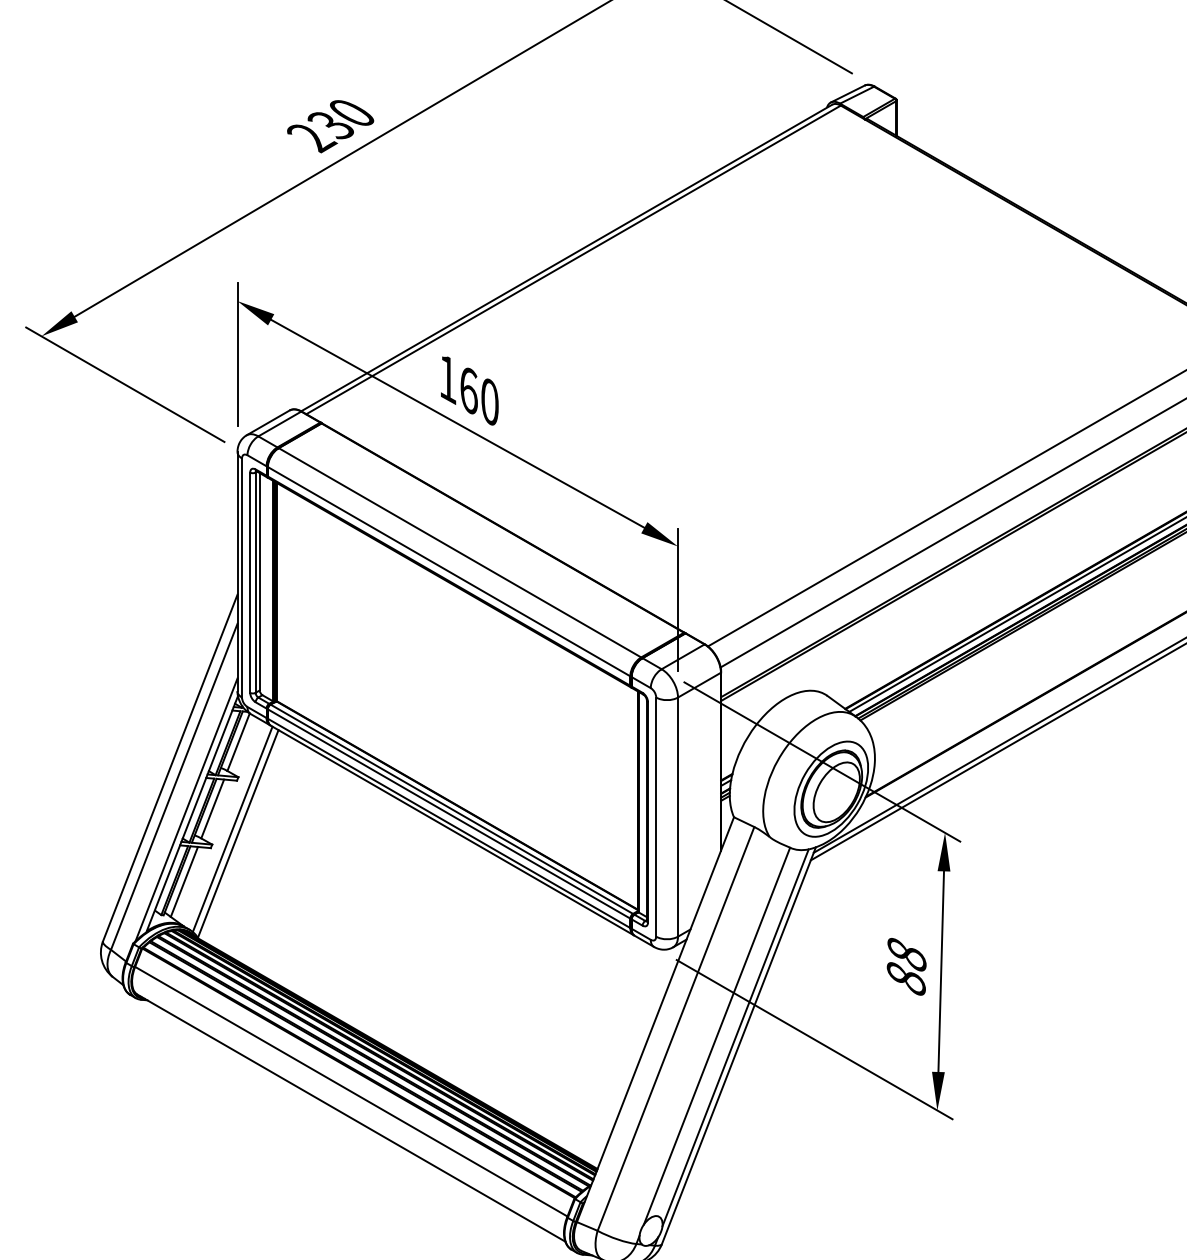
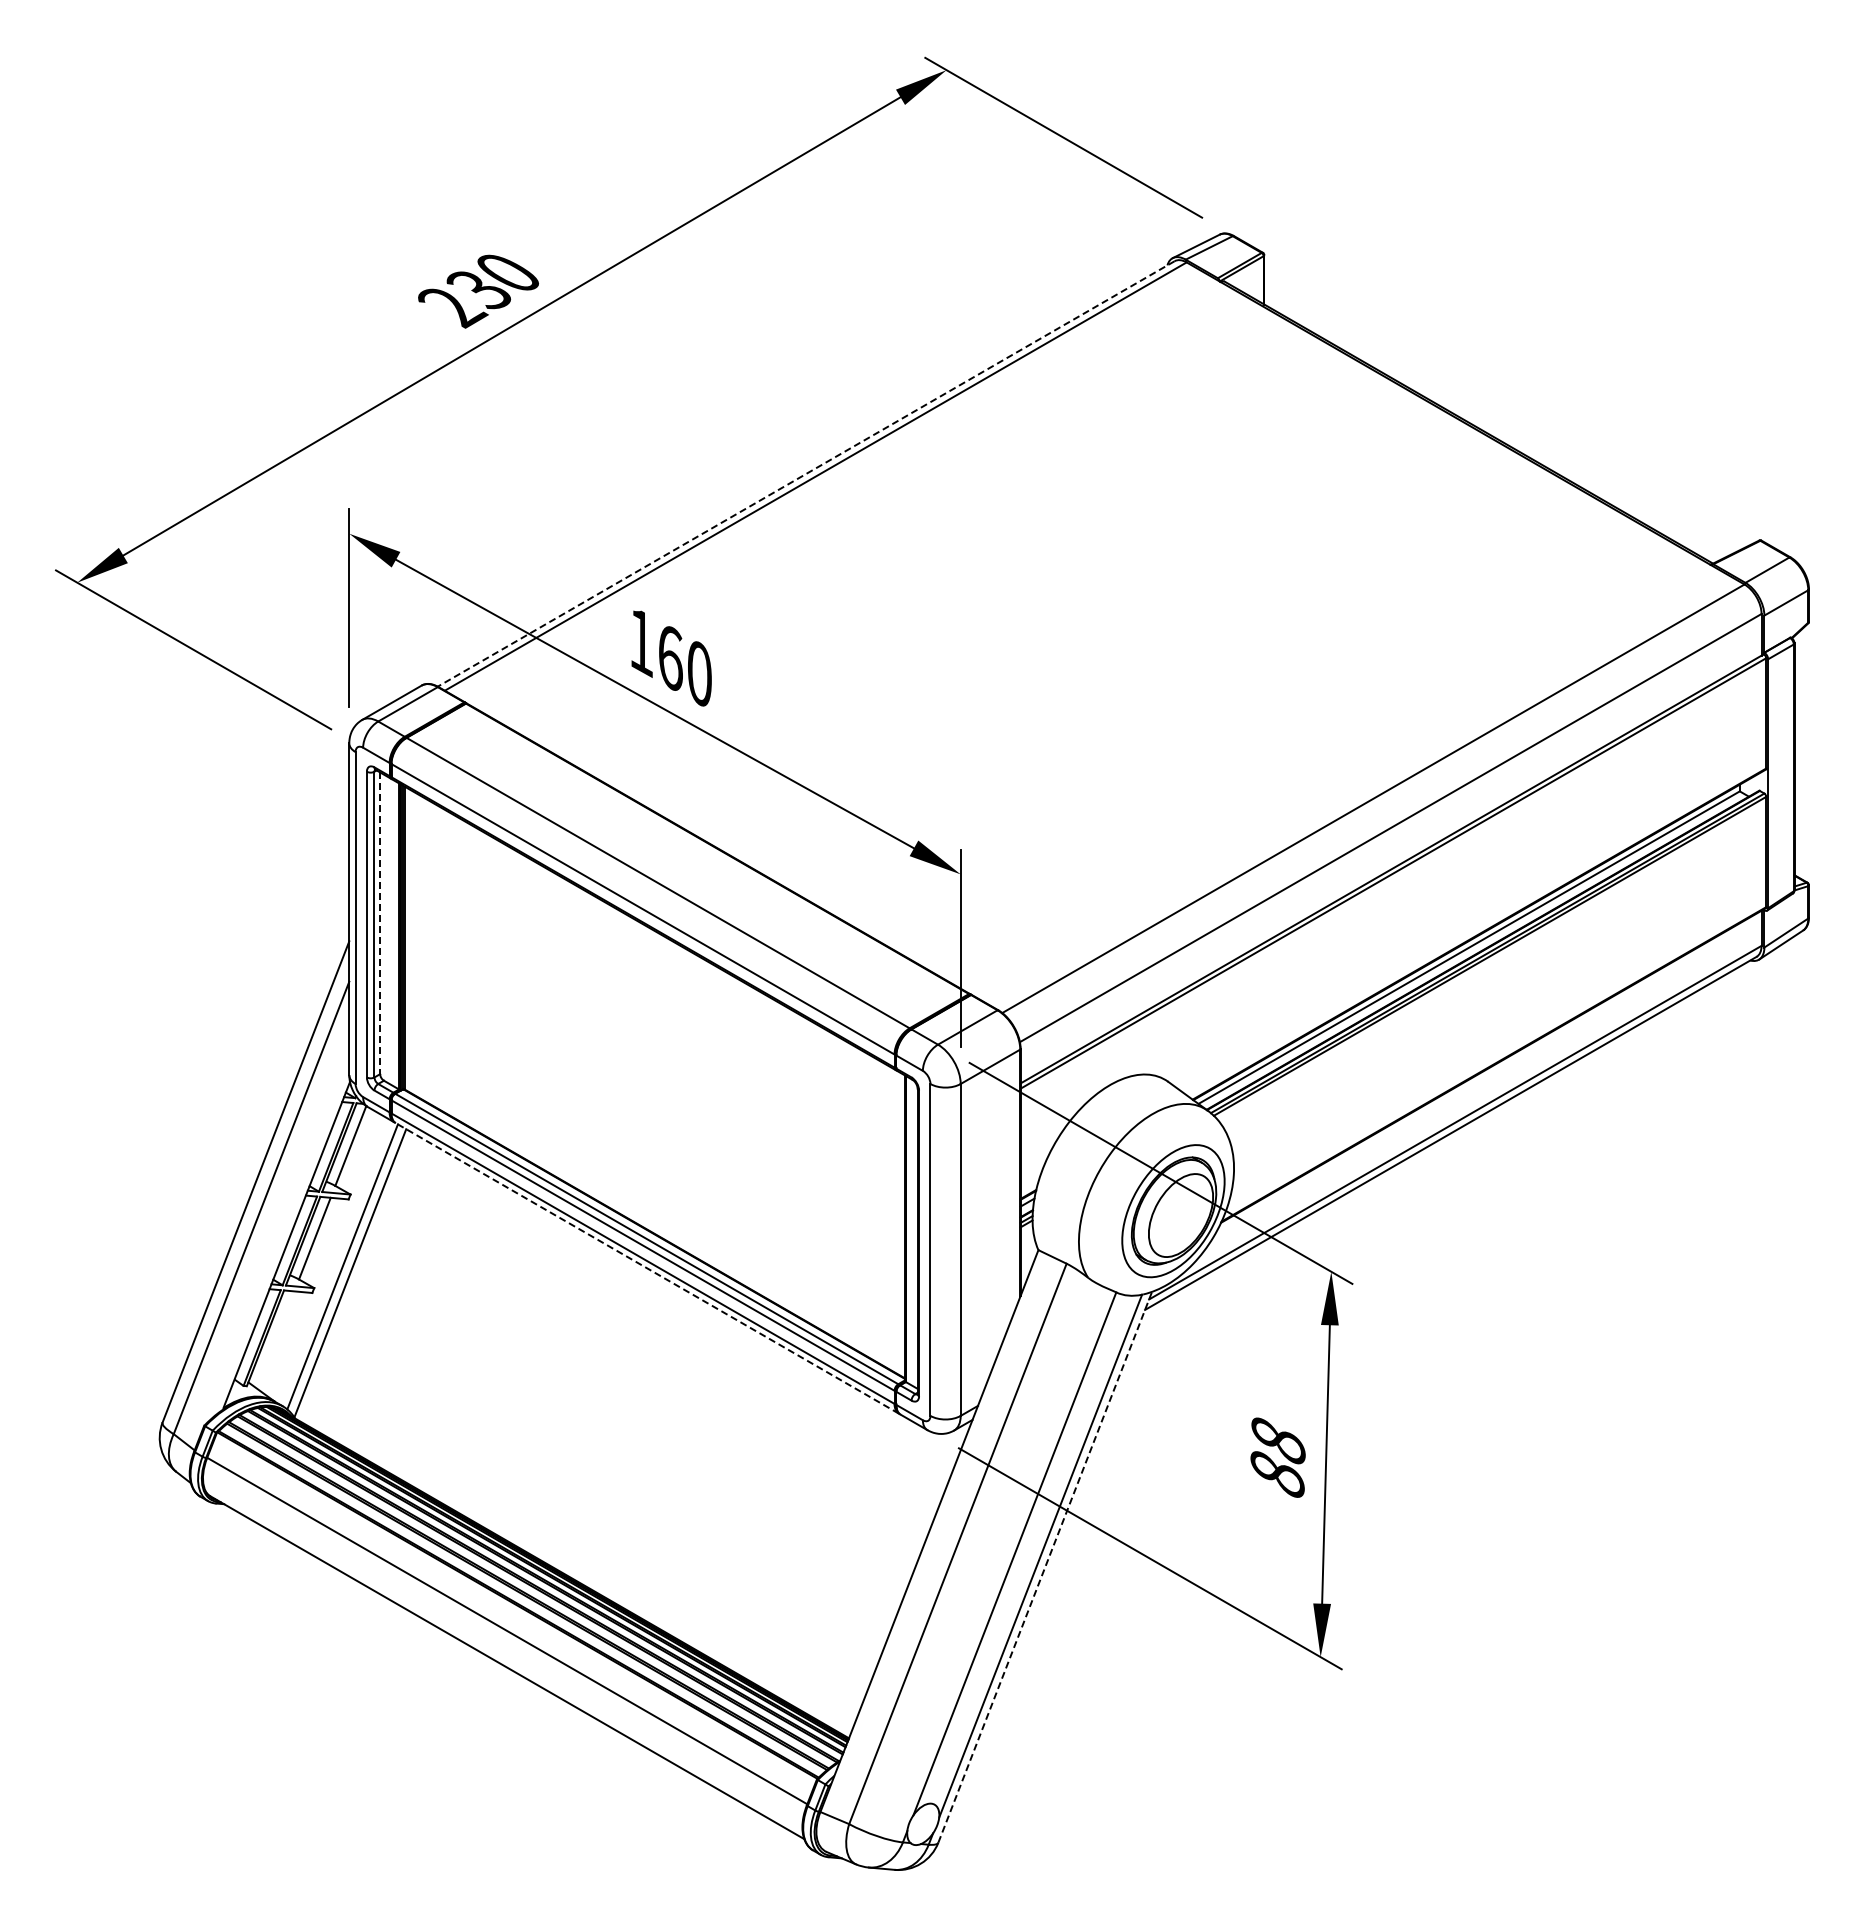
line: (566, 258) -> (805, 474), solid -> dashed
line: (259, 581) -> (380, 923), solid -> dashed
line: (186, 809) -> (278, 1239), removed
line: (452, 830) -> (647, 1268), solid -> dashed
line: (184, 881) -> (275, 1339), removed
line: (739, 1045) -> (1045, 1566), solid -> dashed

